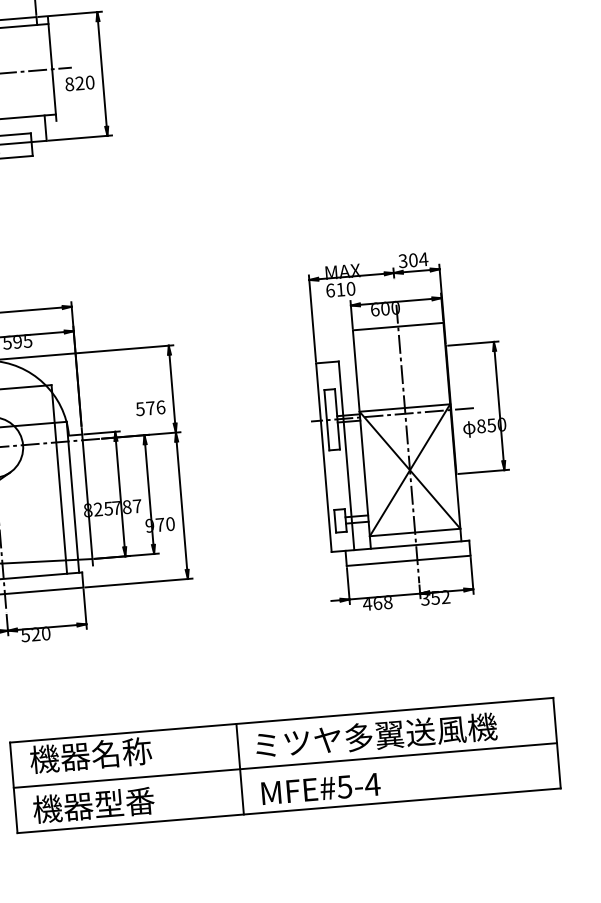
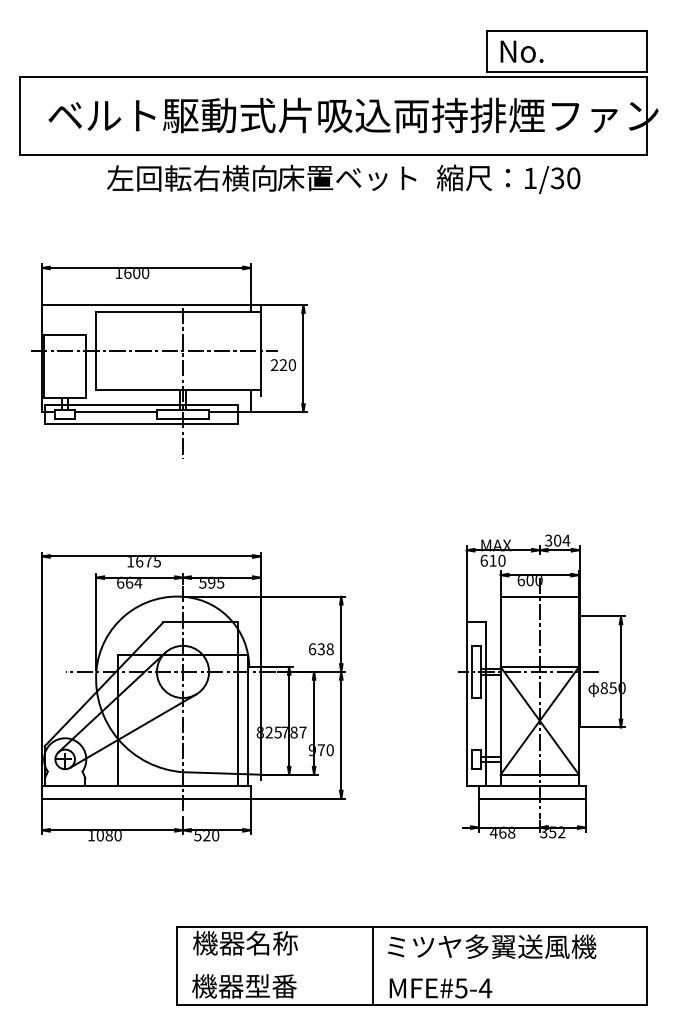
text: (69, 84) -> (274, 365), 820 -> 220
text: (149, 408) -> (320, 649), 576 -> 638
line: (284, 765) -> (411, 965), removed

